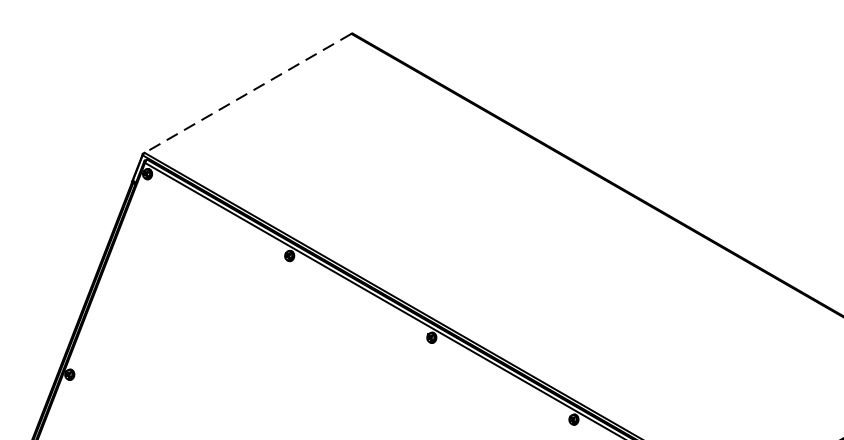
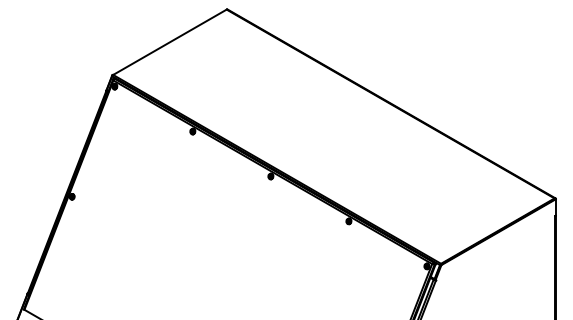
line: (247, 93) -> (169, 42), dashed -> solid

